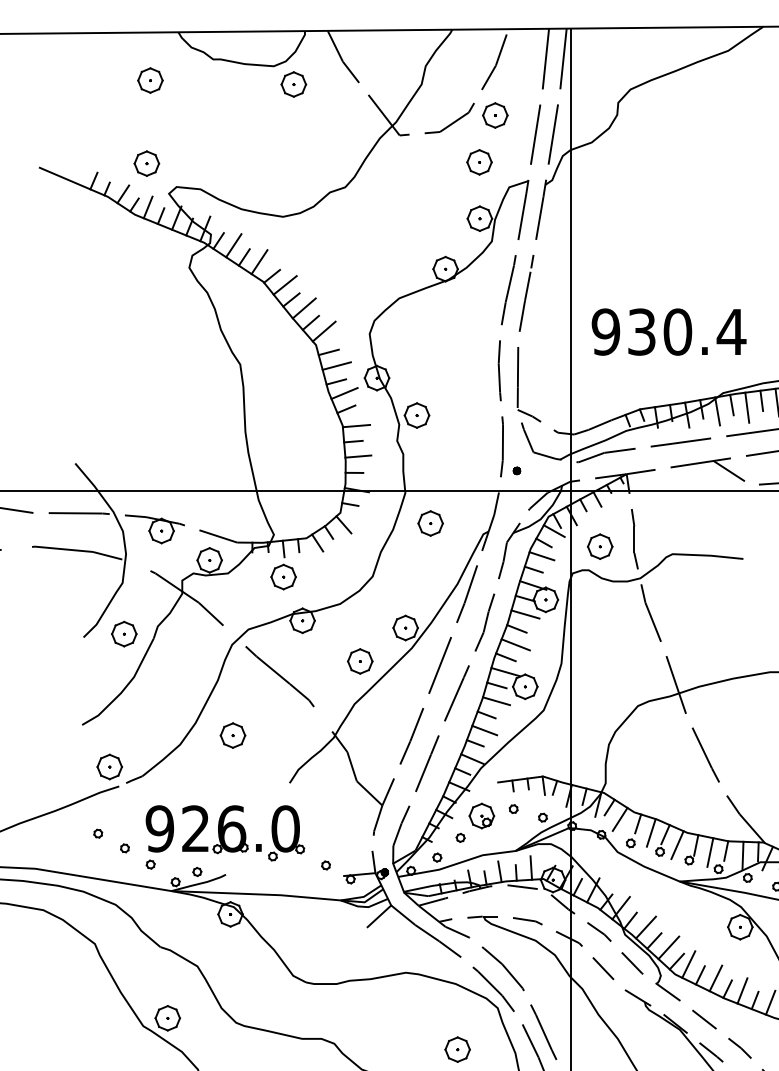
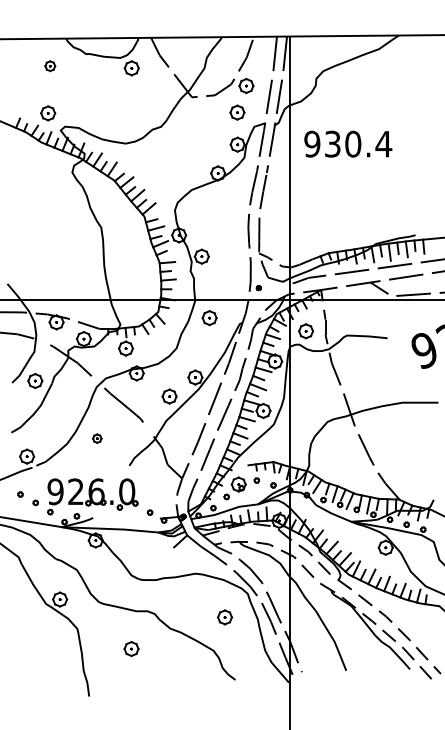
part: (150, 81) -> (50, 66), size x0.7
text: (669, 330) -> (348, 143), moved
part: (233, 735) -> (97, 438), size x0.6

